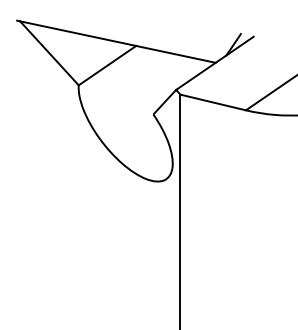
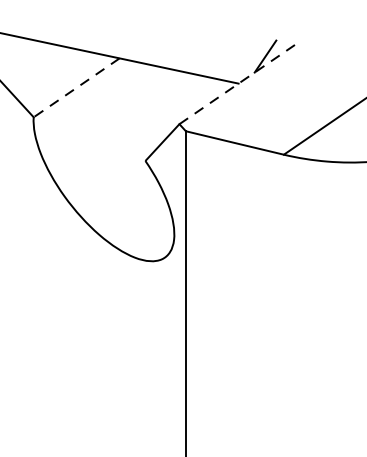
line: (215, 63) -> (238, 84), solid -> dashed
line: (107, 65) -> (76, 87), solid -> dashed

